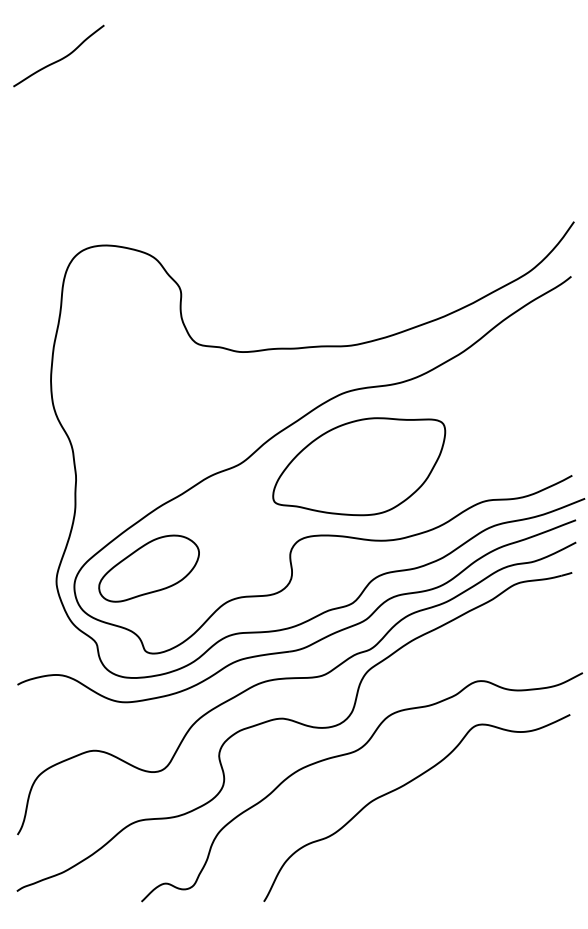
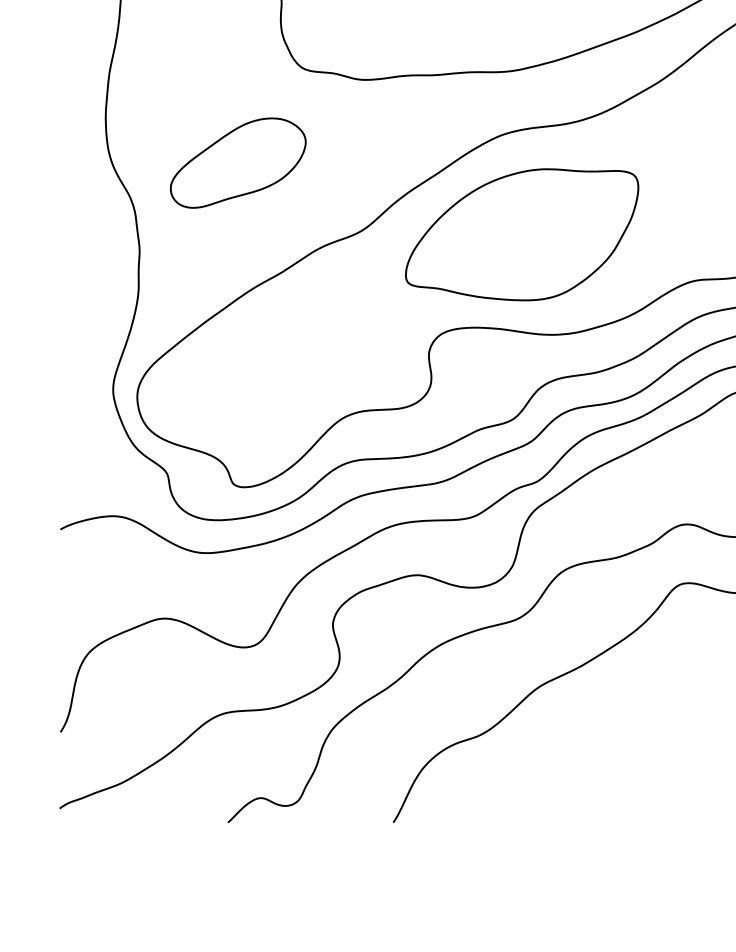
part: (148, 568) -> (237, 162), moved

